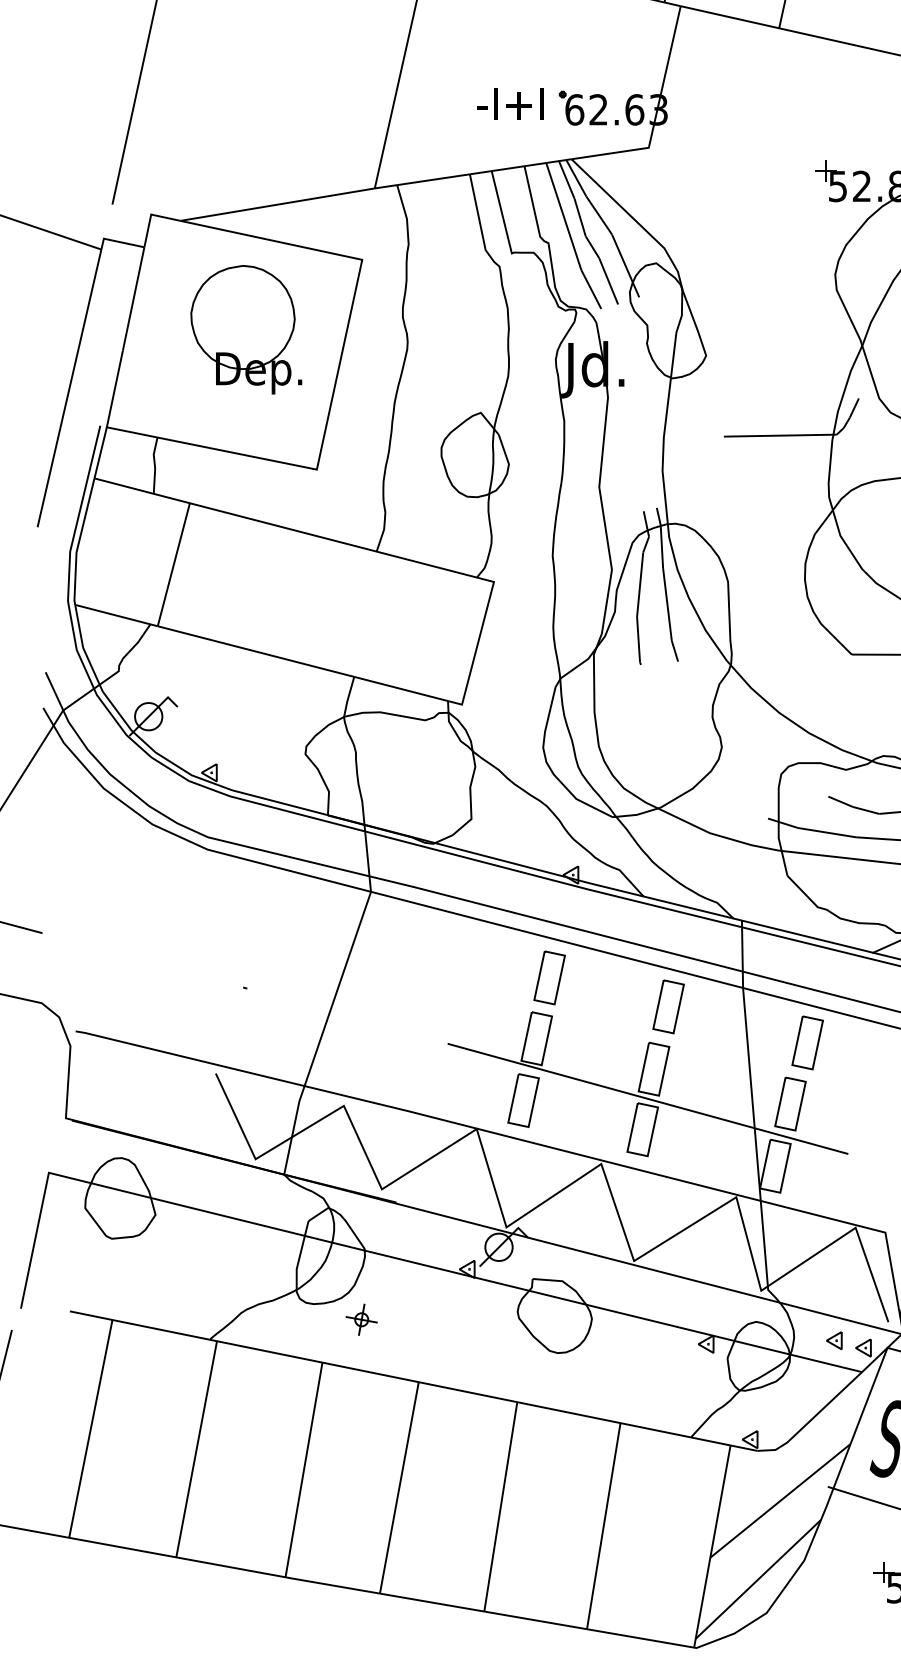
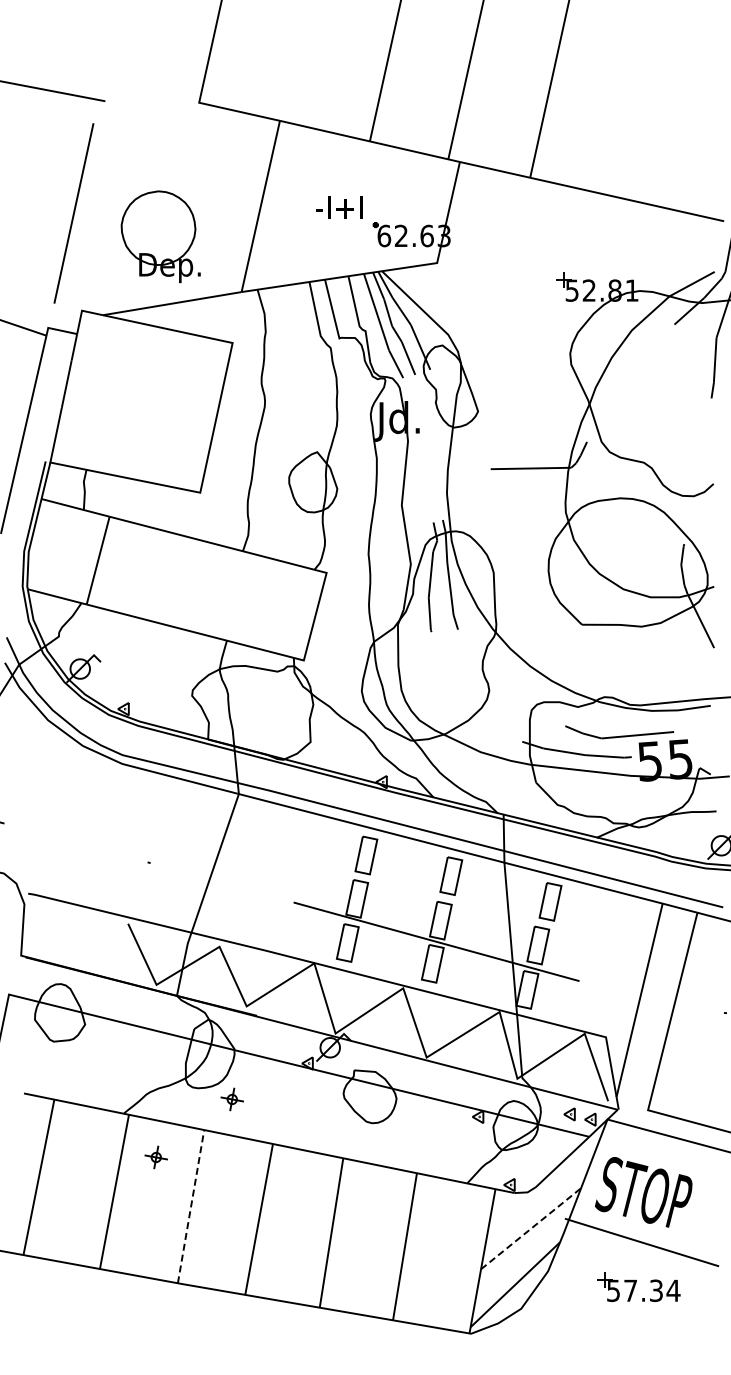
text: (510, 103) -> (339, 207), moved
part: (245, 329) -> (160, 236), moved
part: (254, 1401) -> (155, 1157), added
line: (304, 1469) -> (191, 1206), solid -> dashed
line: (781, 1500) -> (531, 1228), solid -> dashed

